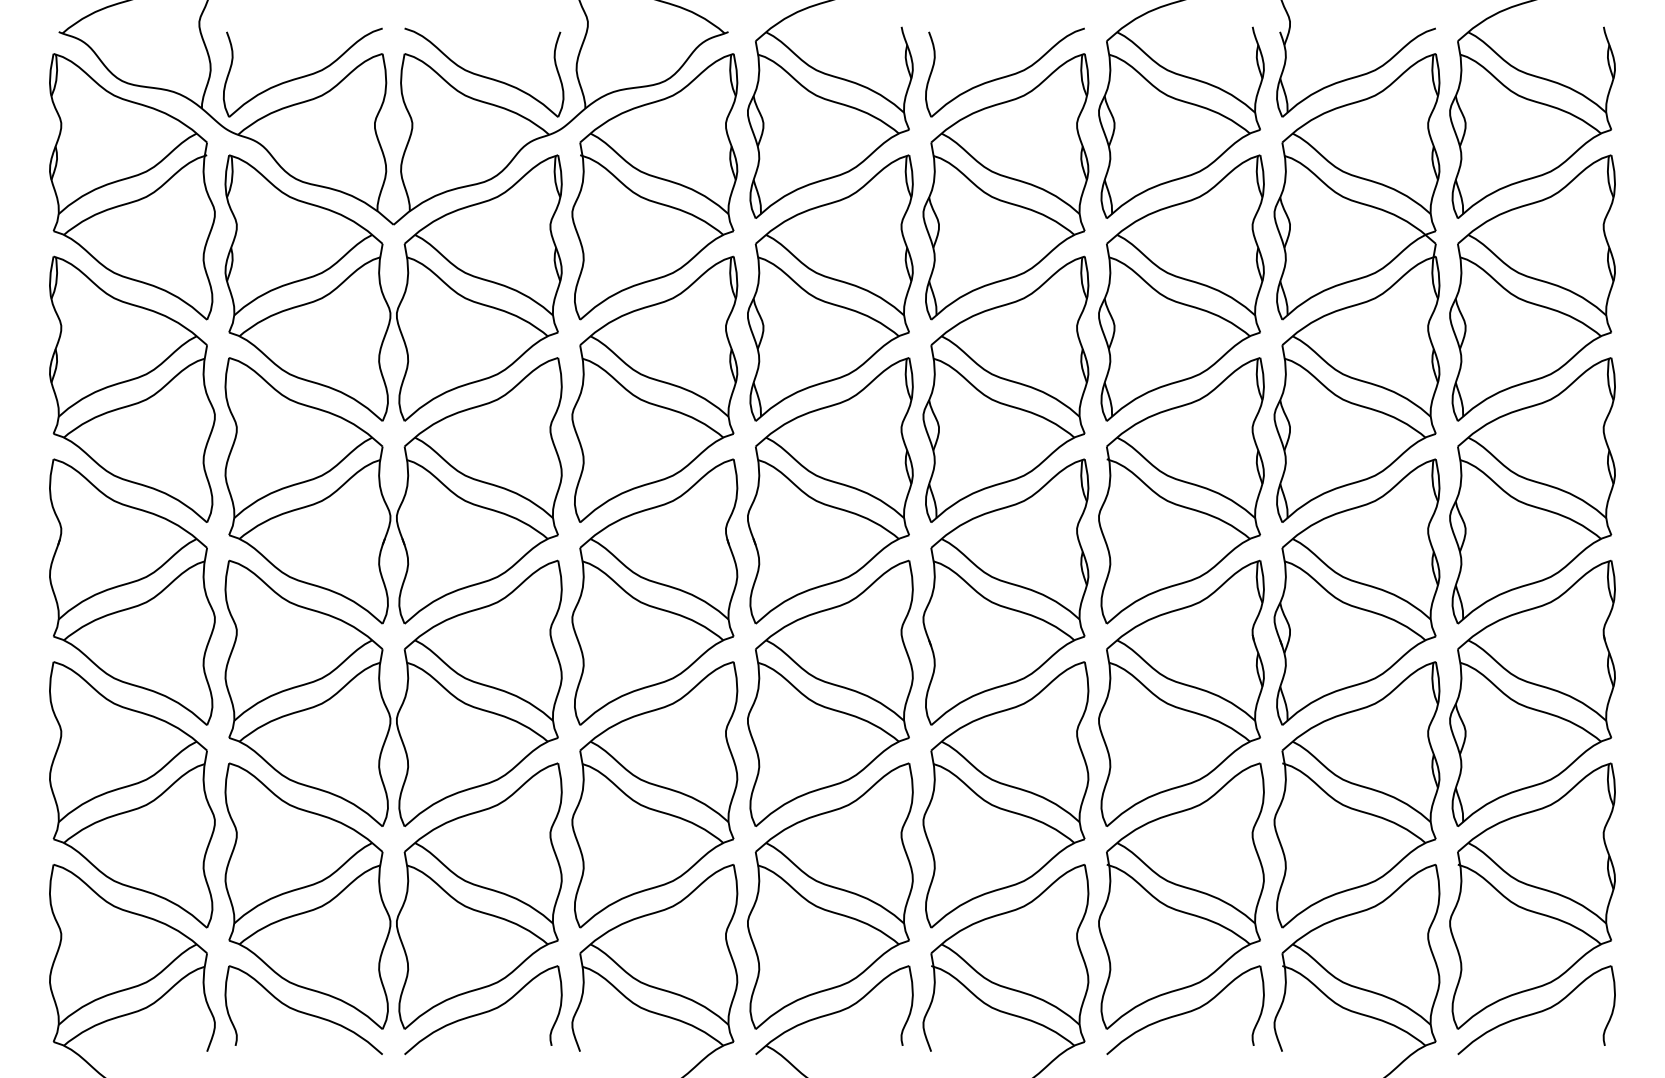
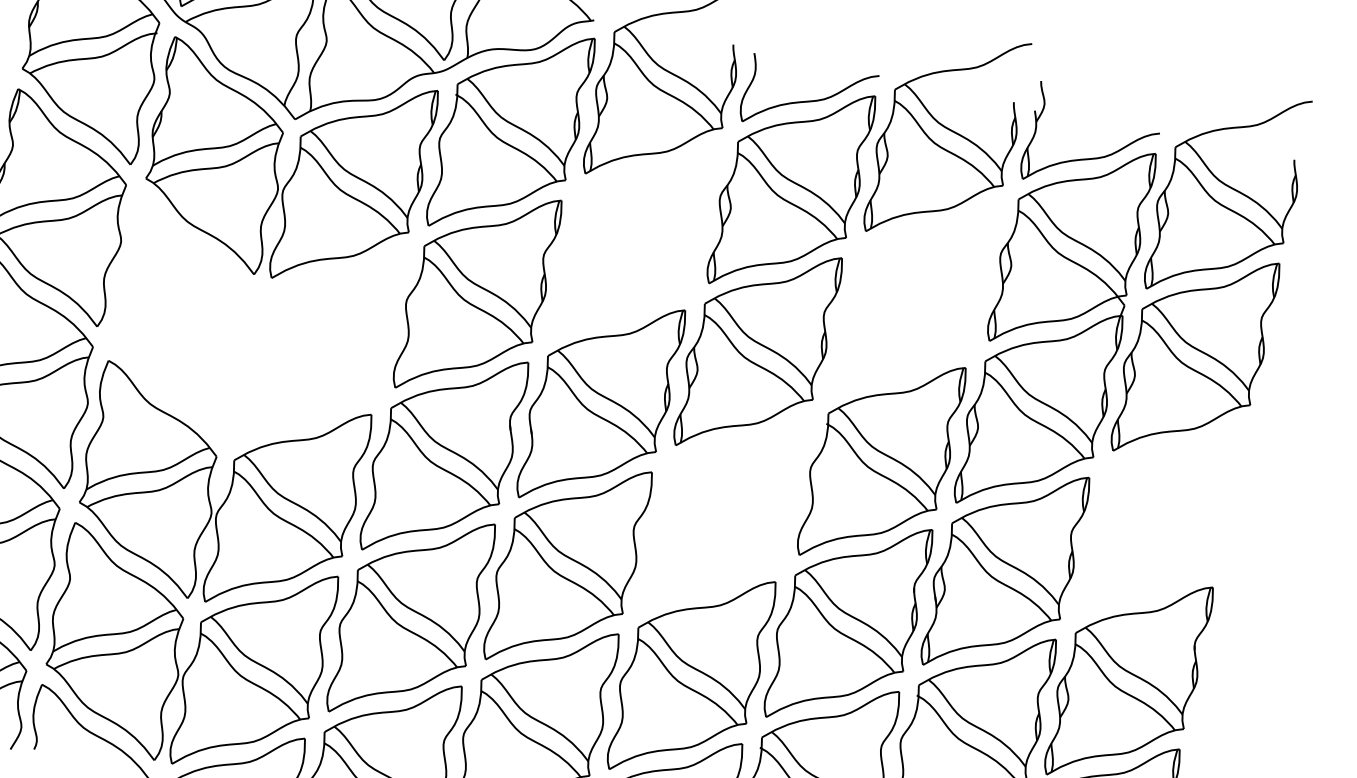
part: (830, 287) -> (633, 241), removed
part: (1181, 287) -> (914, 298), removed
part: (1532, 490) -> (1161, 518), removed
part: (382, 491) -> (242, 330), removed
part: (1005, 591) -> (723, 512), removed

